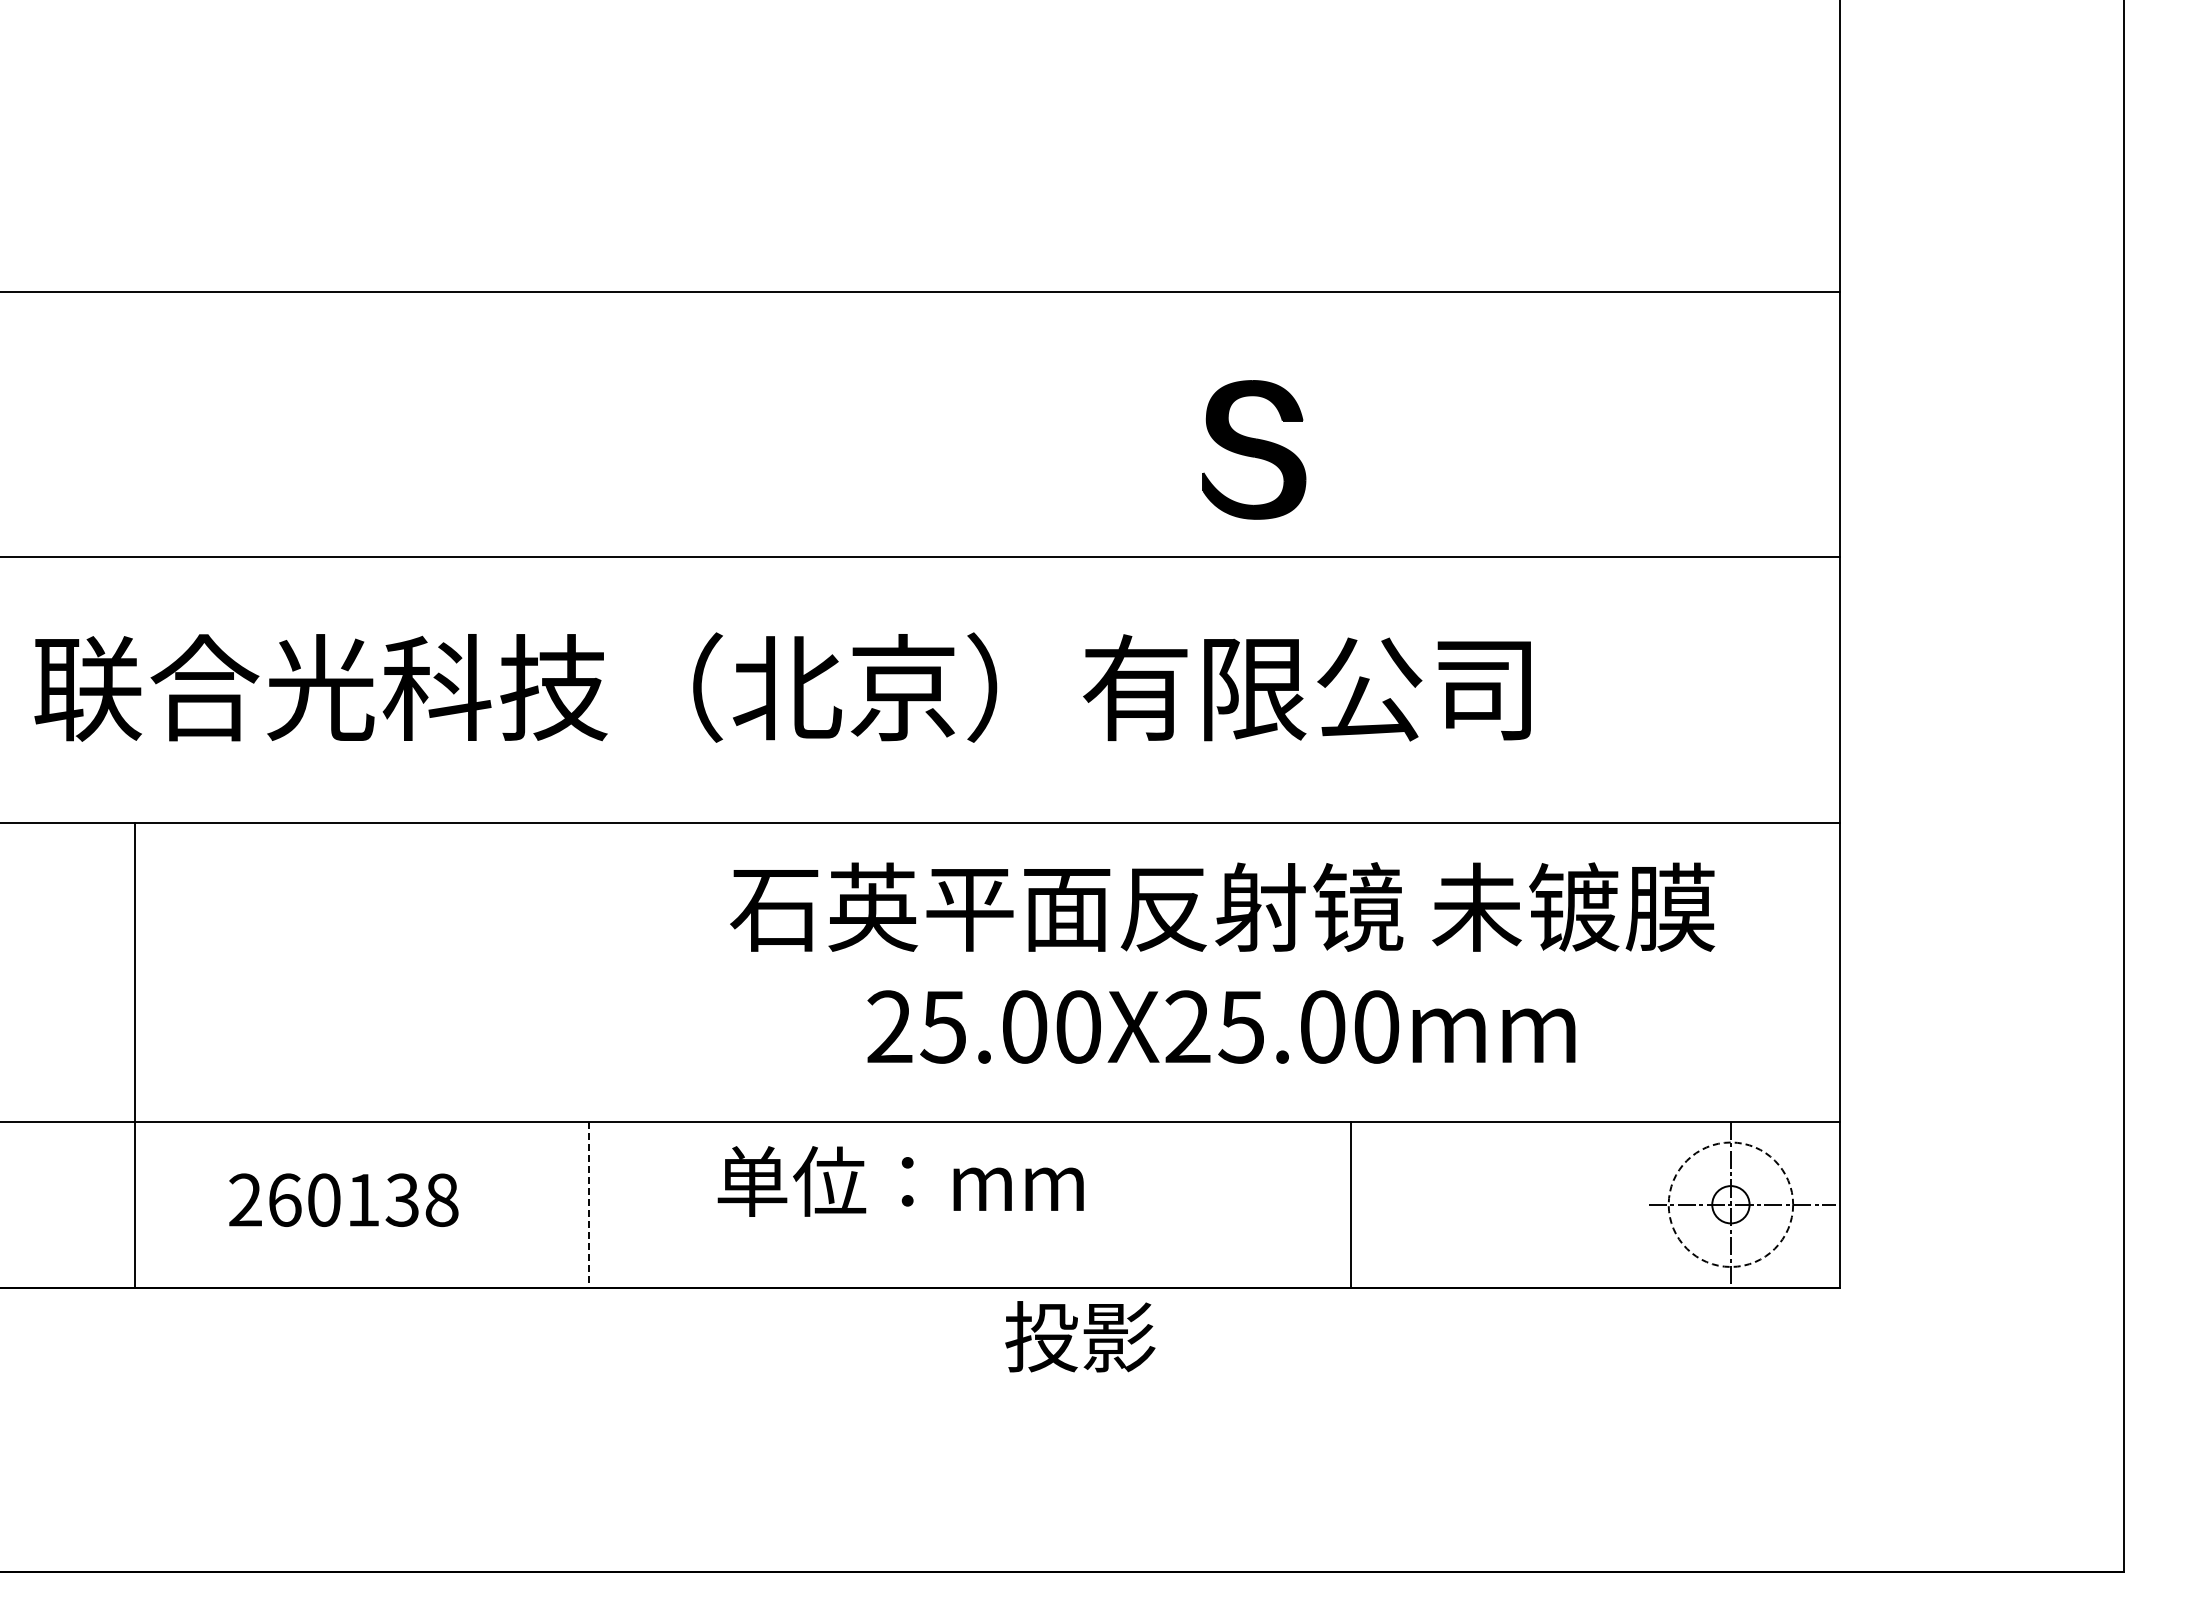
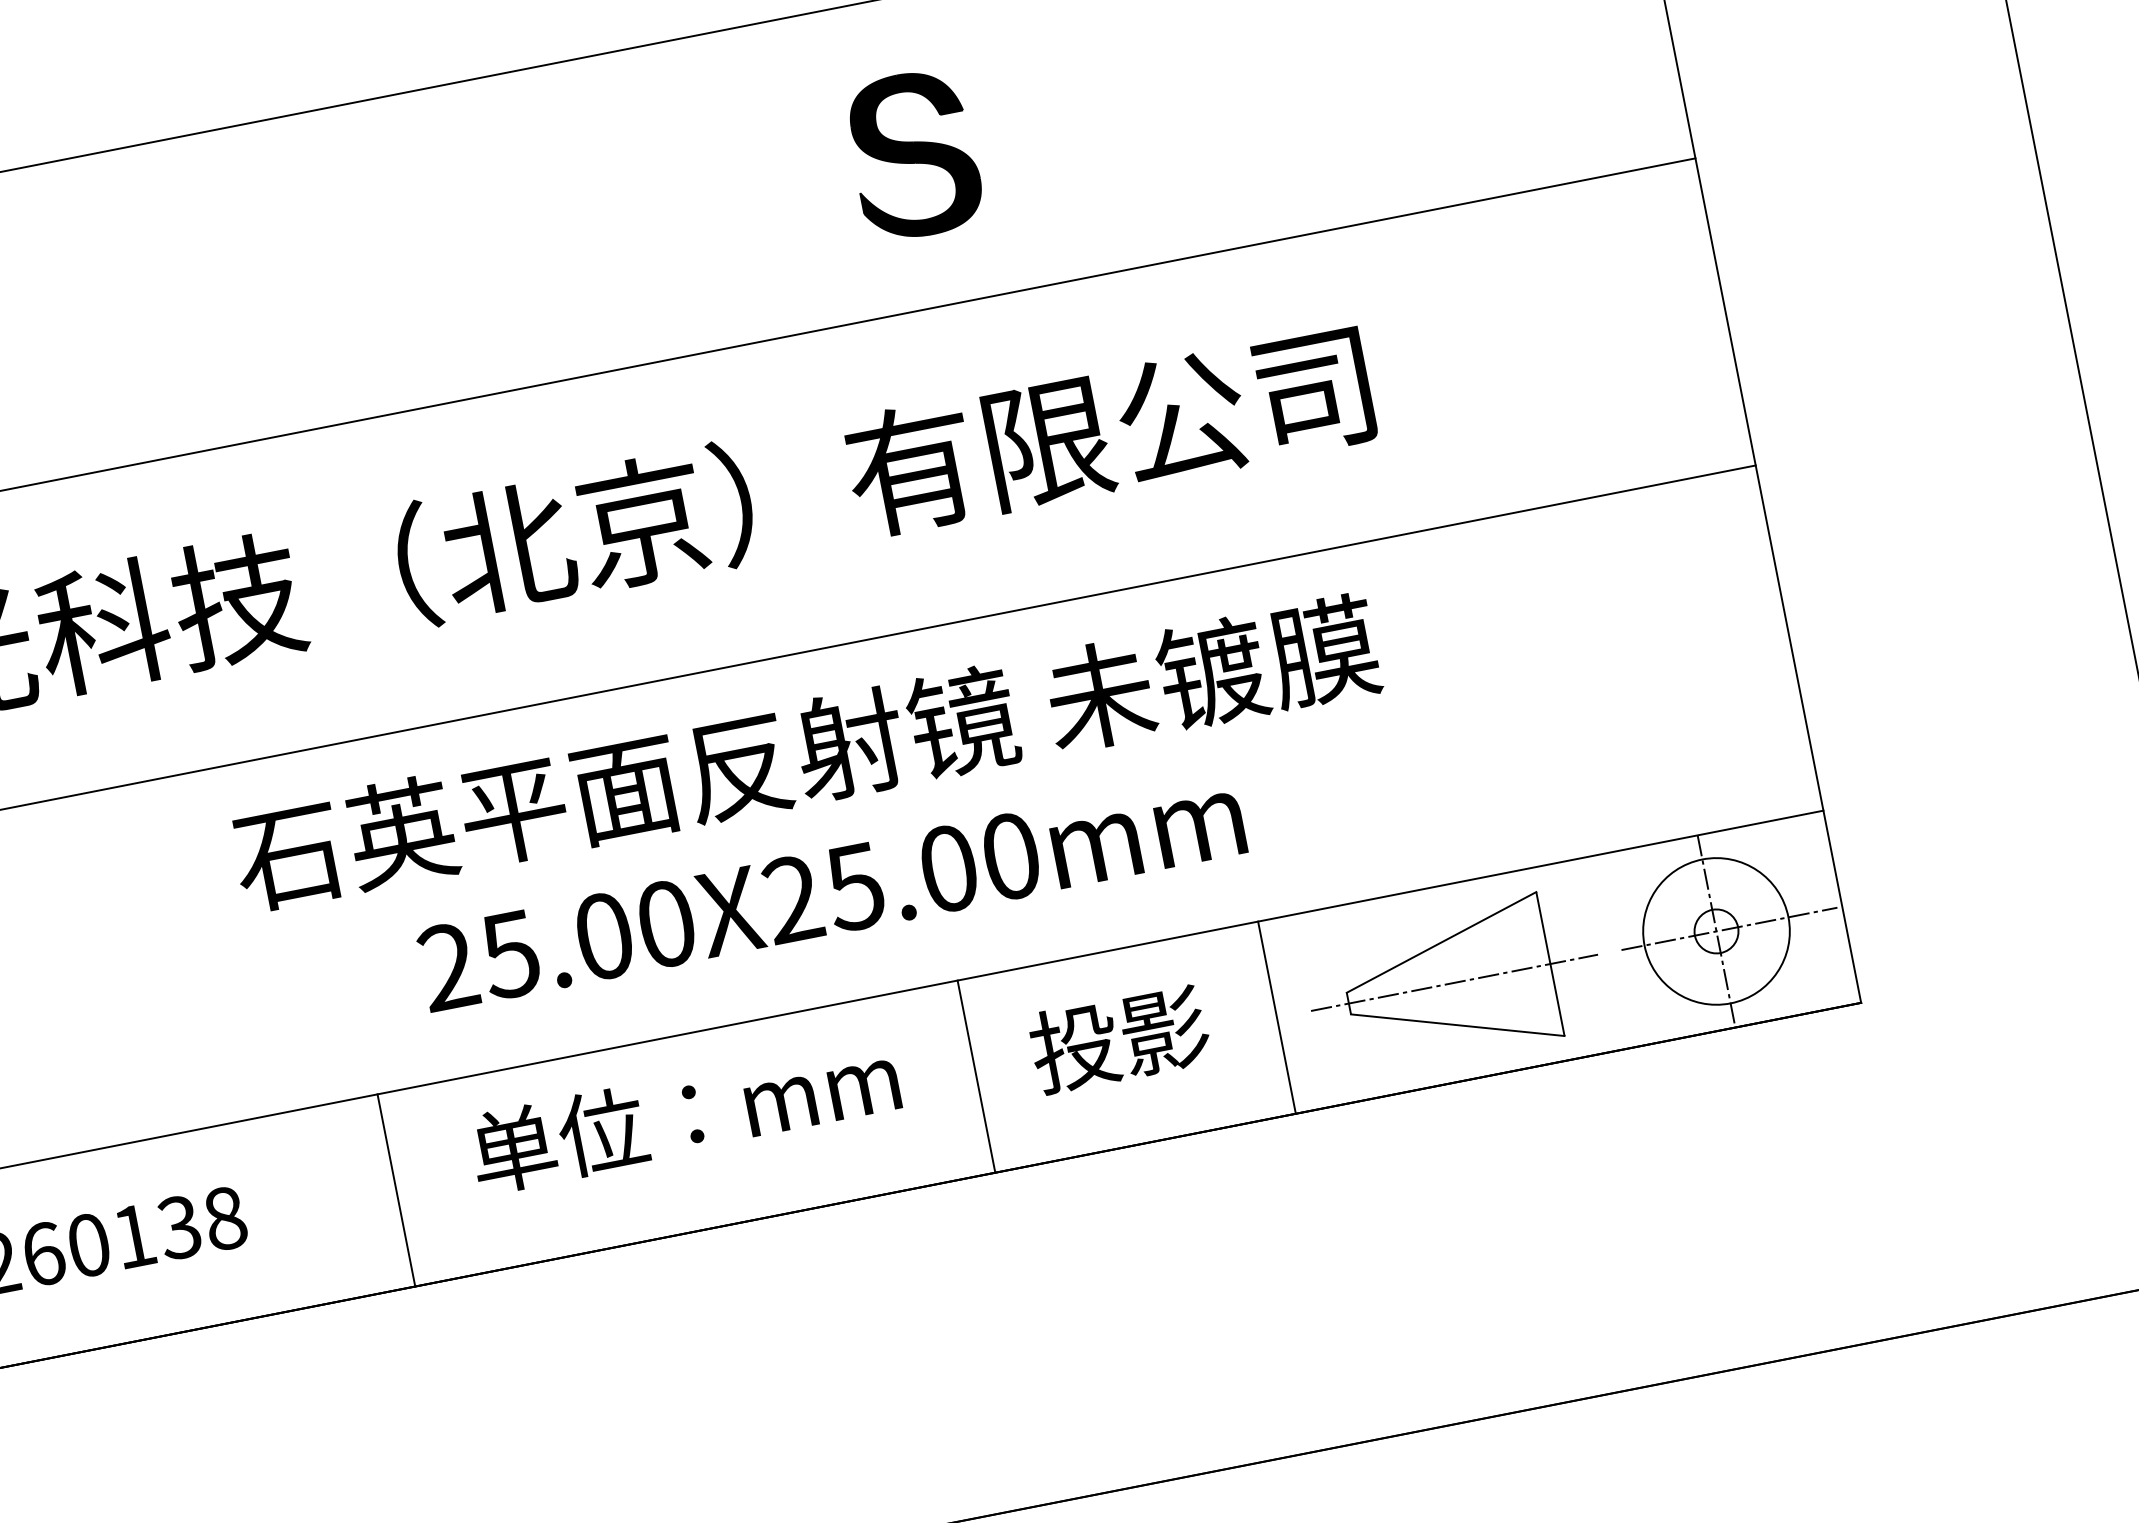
part: (1254, 449) -> (914, 154), moved
text: (1222, 962) -> (818, 816), moved
text: (900, 1181) -> (684, 1115), moved
line: (1090, 1204) -> (976, 1076), added
part: (1503, 1204) -> (1453, 982), added
circle: (1730, 1204) -> (1715, 931), dashed -> solid
line: (589, 1205) -> (397, 1191), dashed -> solid
text: (1080, 1336) -> (1119, 1038), moved

